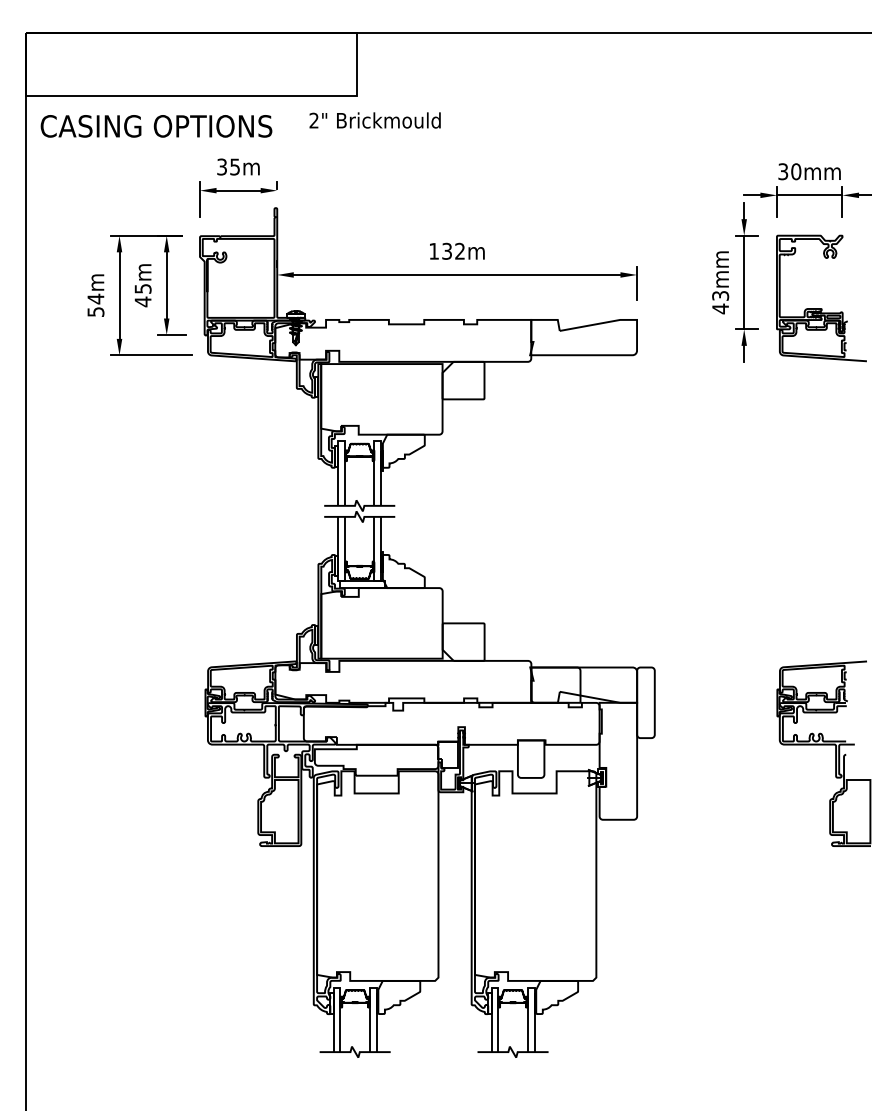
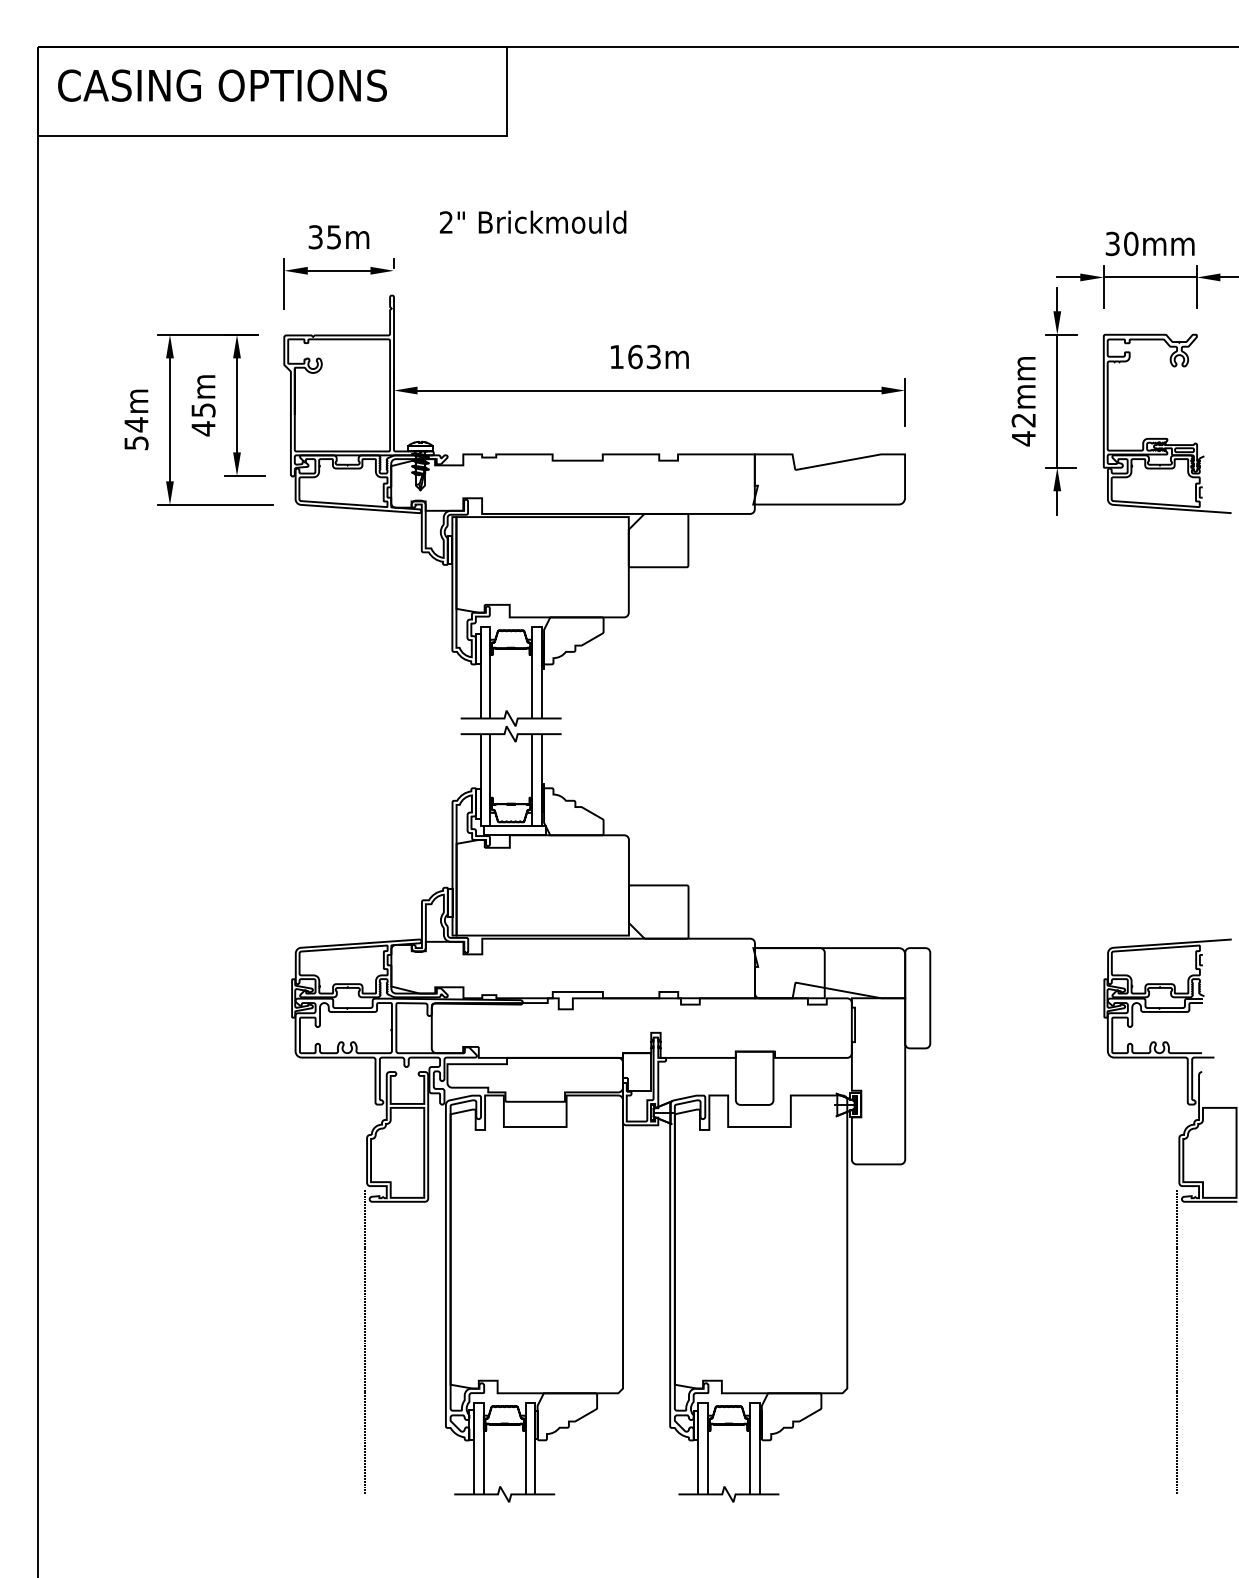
text: (374, 120) -> (532, 222), moved
text: (156, 126) -> (222, 85), moved
text: (453, 250) -> (644, 355), 132m -> 163m
text: (720, 295) -> (1023, 419), 43mm -> 42mm
line: (256, 944) -> (364, 1341), added
line: (828, 944) -> (1177, 1341), added

